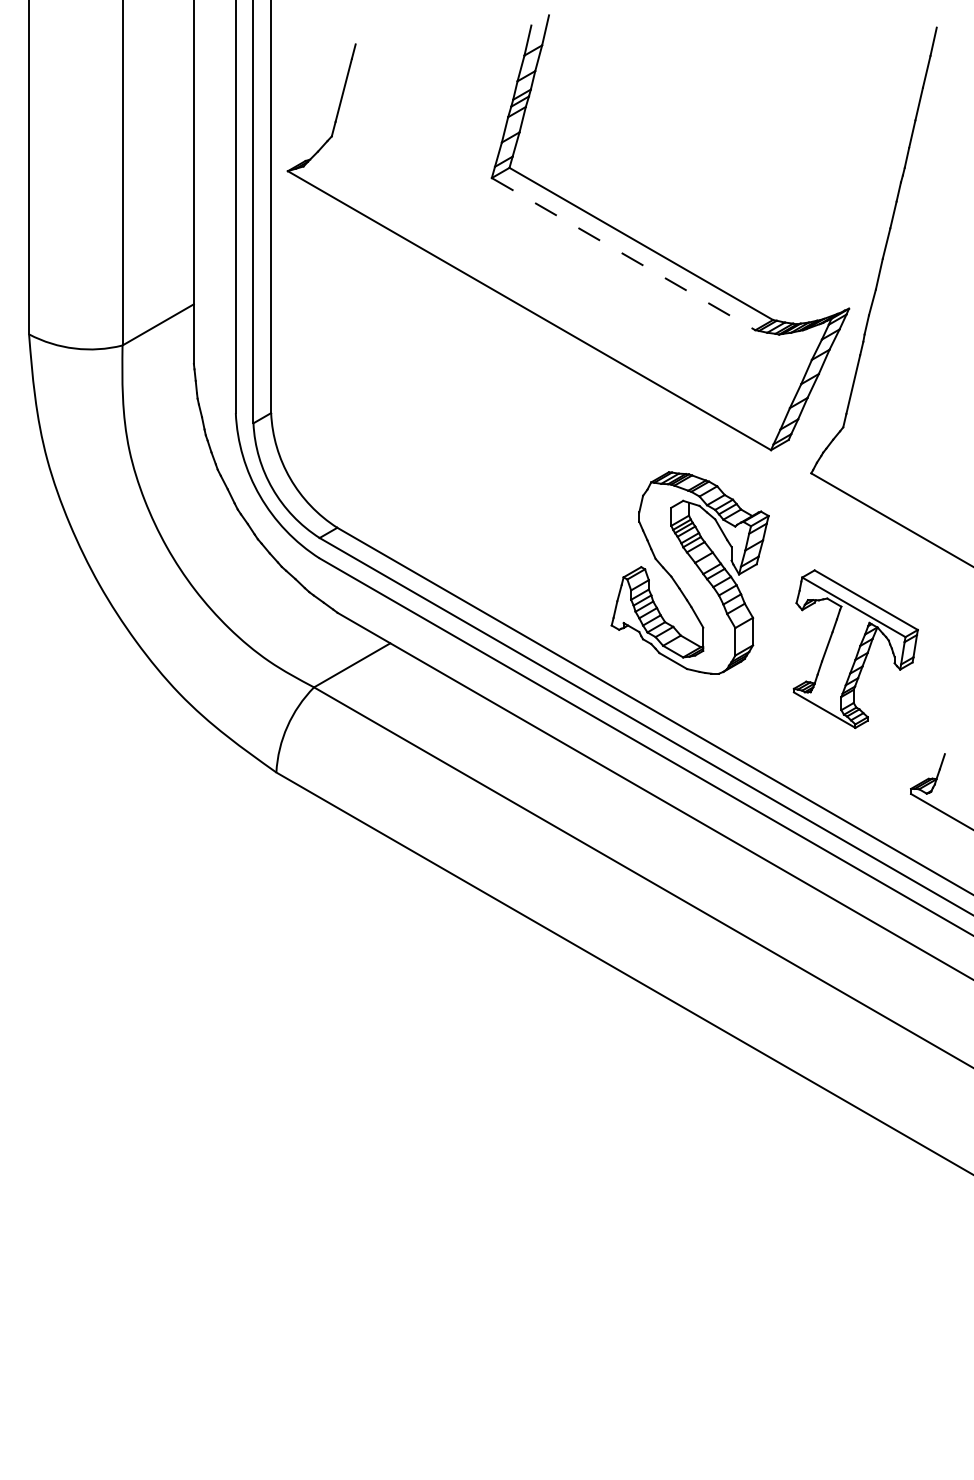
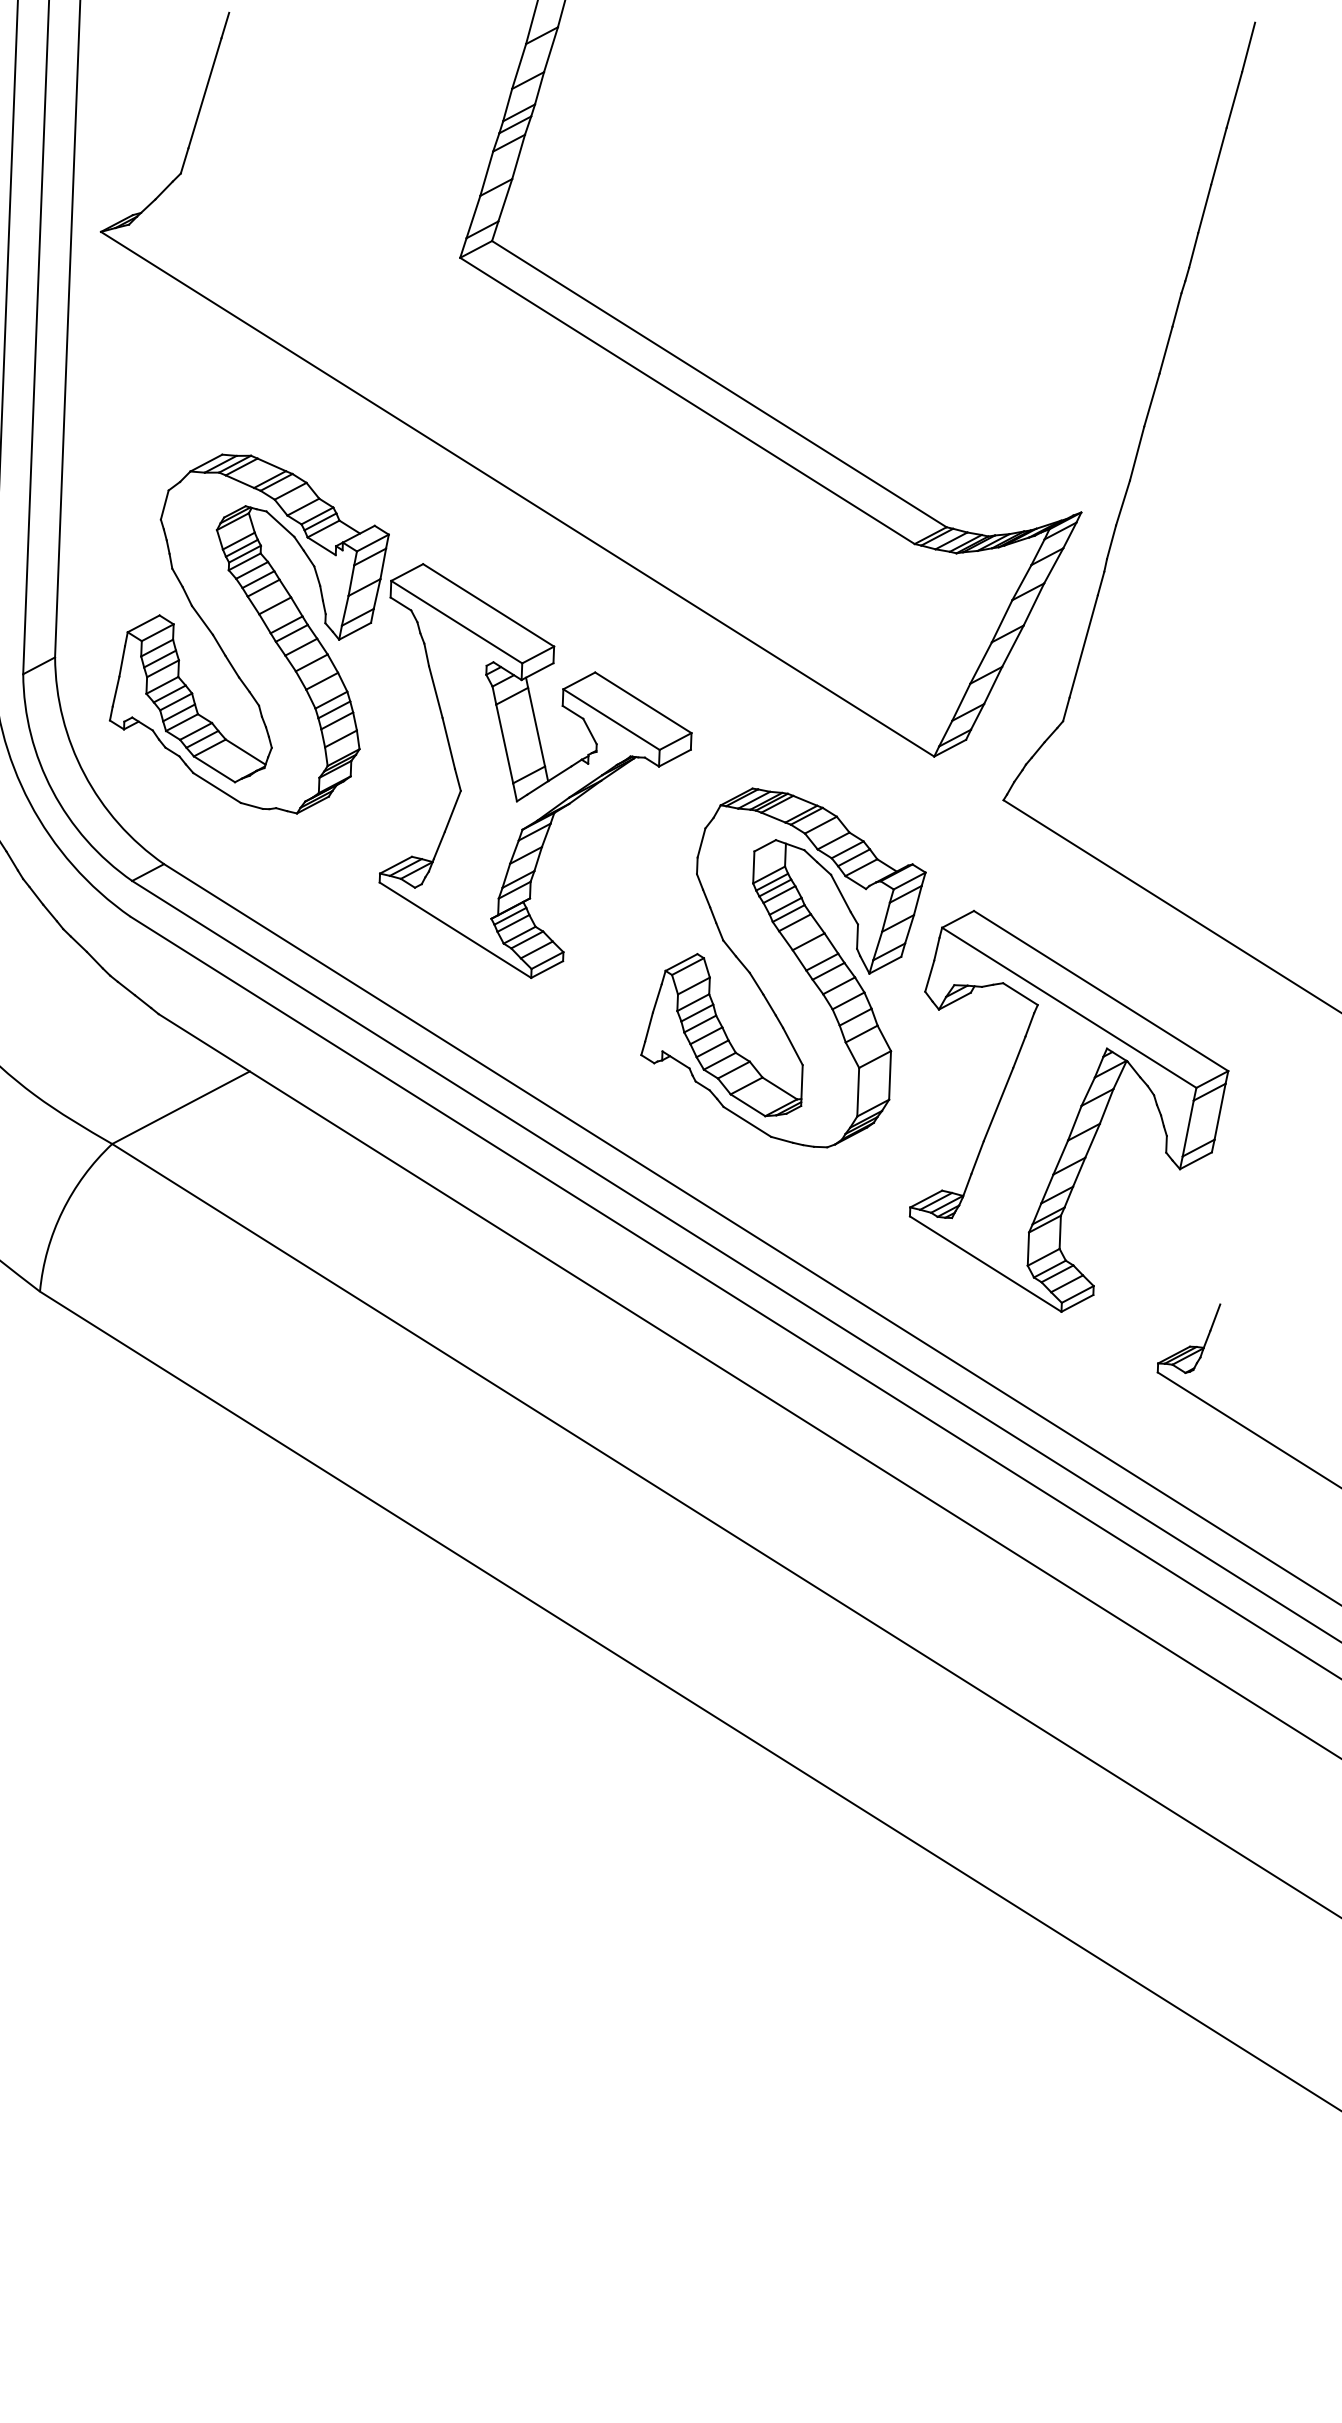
line: (624, 254) -> (689, 401), dashed -> solid
part: (489, 435) -> (438, 711), added
part: (855, 648) -> (1069, 1112), size x1.43

